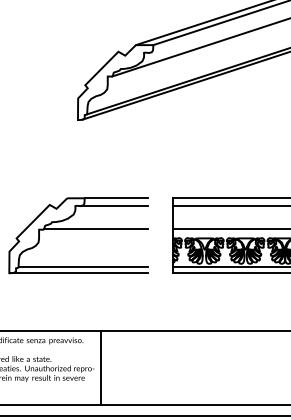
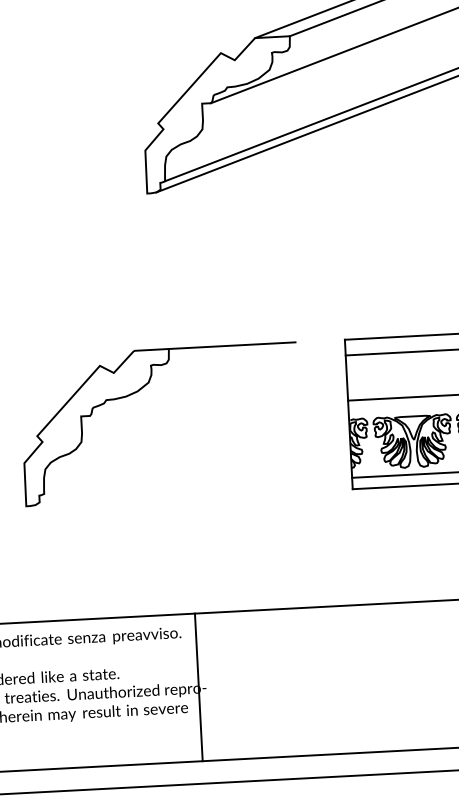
line: (114, 206) -> (229, 362), removed
line: (96, 228) -> (195, 408), removed
line: (83, 267) -> (173, 487), removed
line: (79, 273) -> (166, 499), removed
line: (100, 368) -> (198, 687), moved

